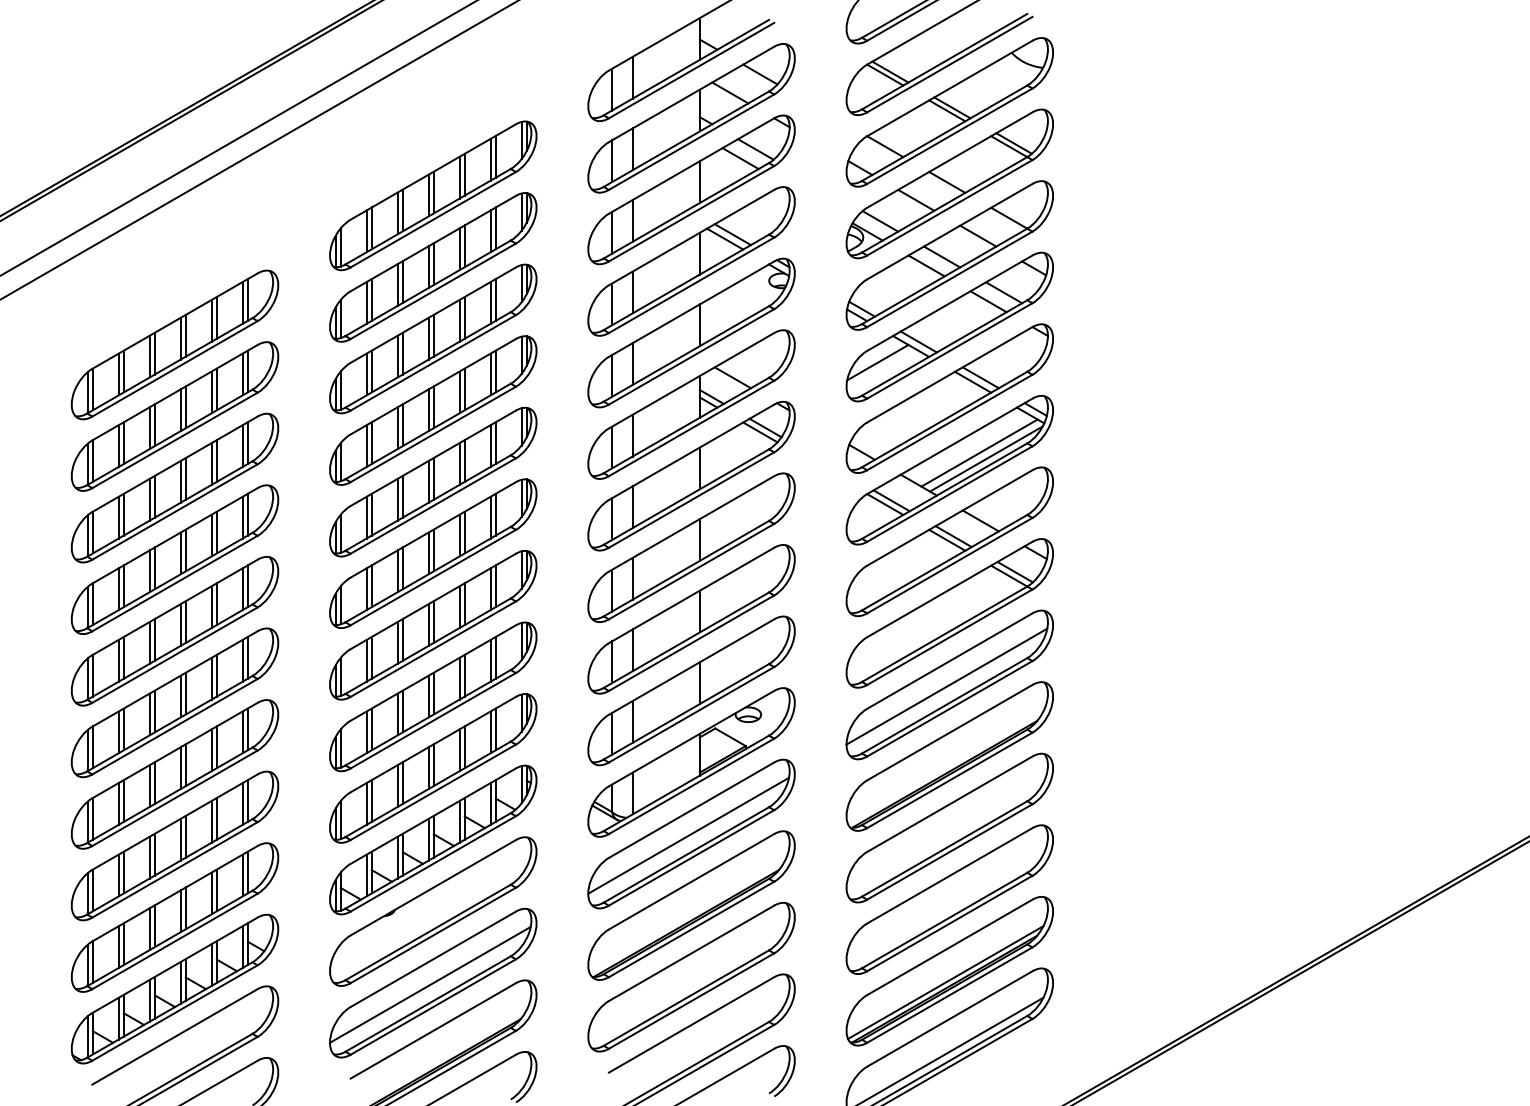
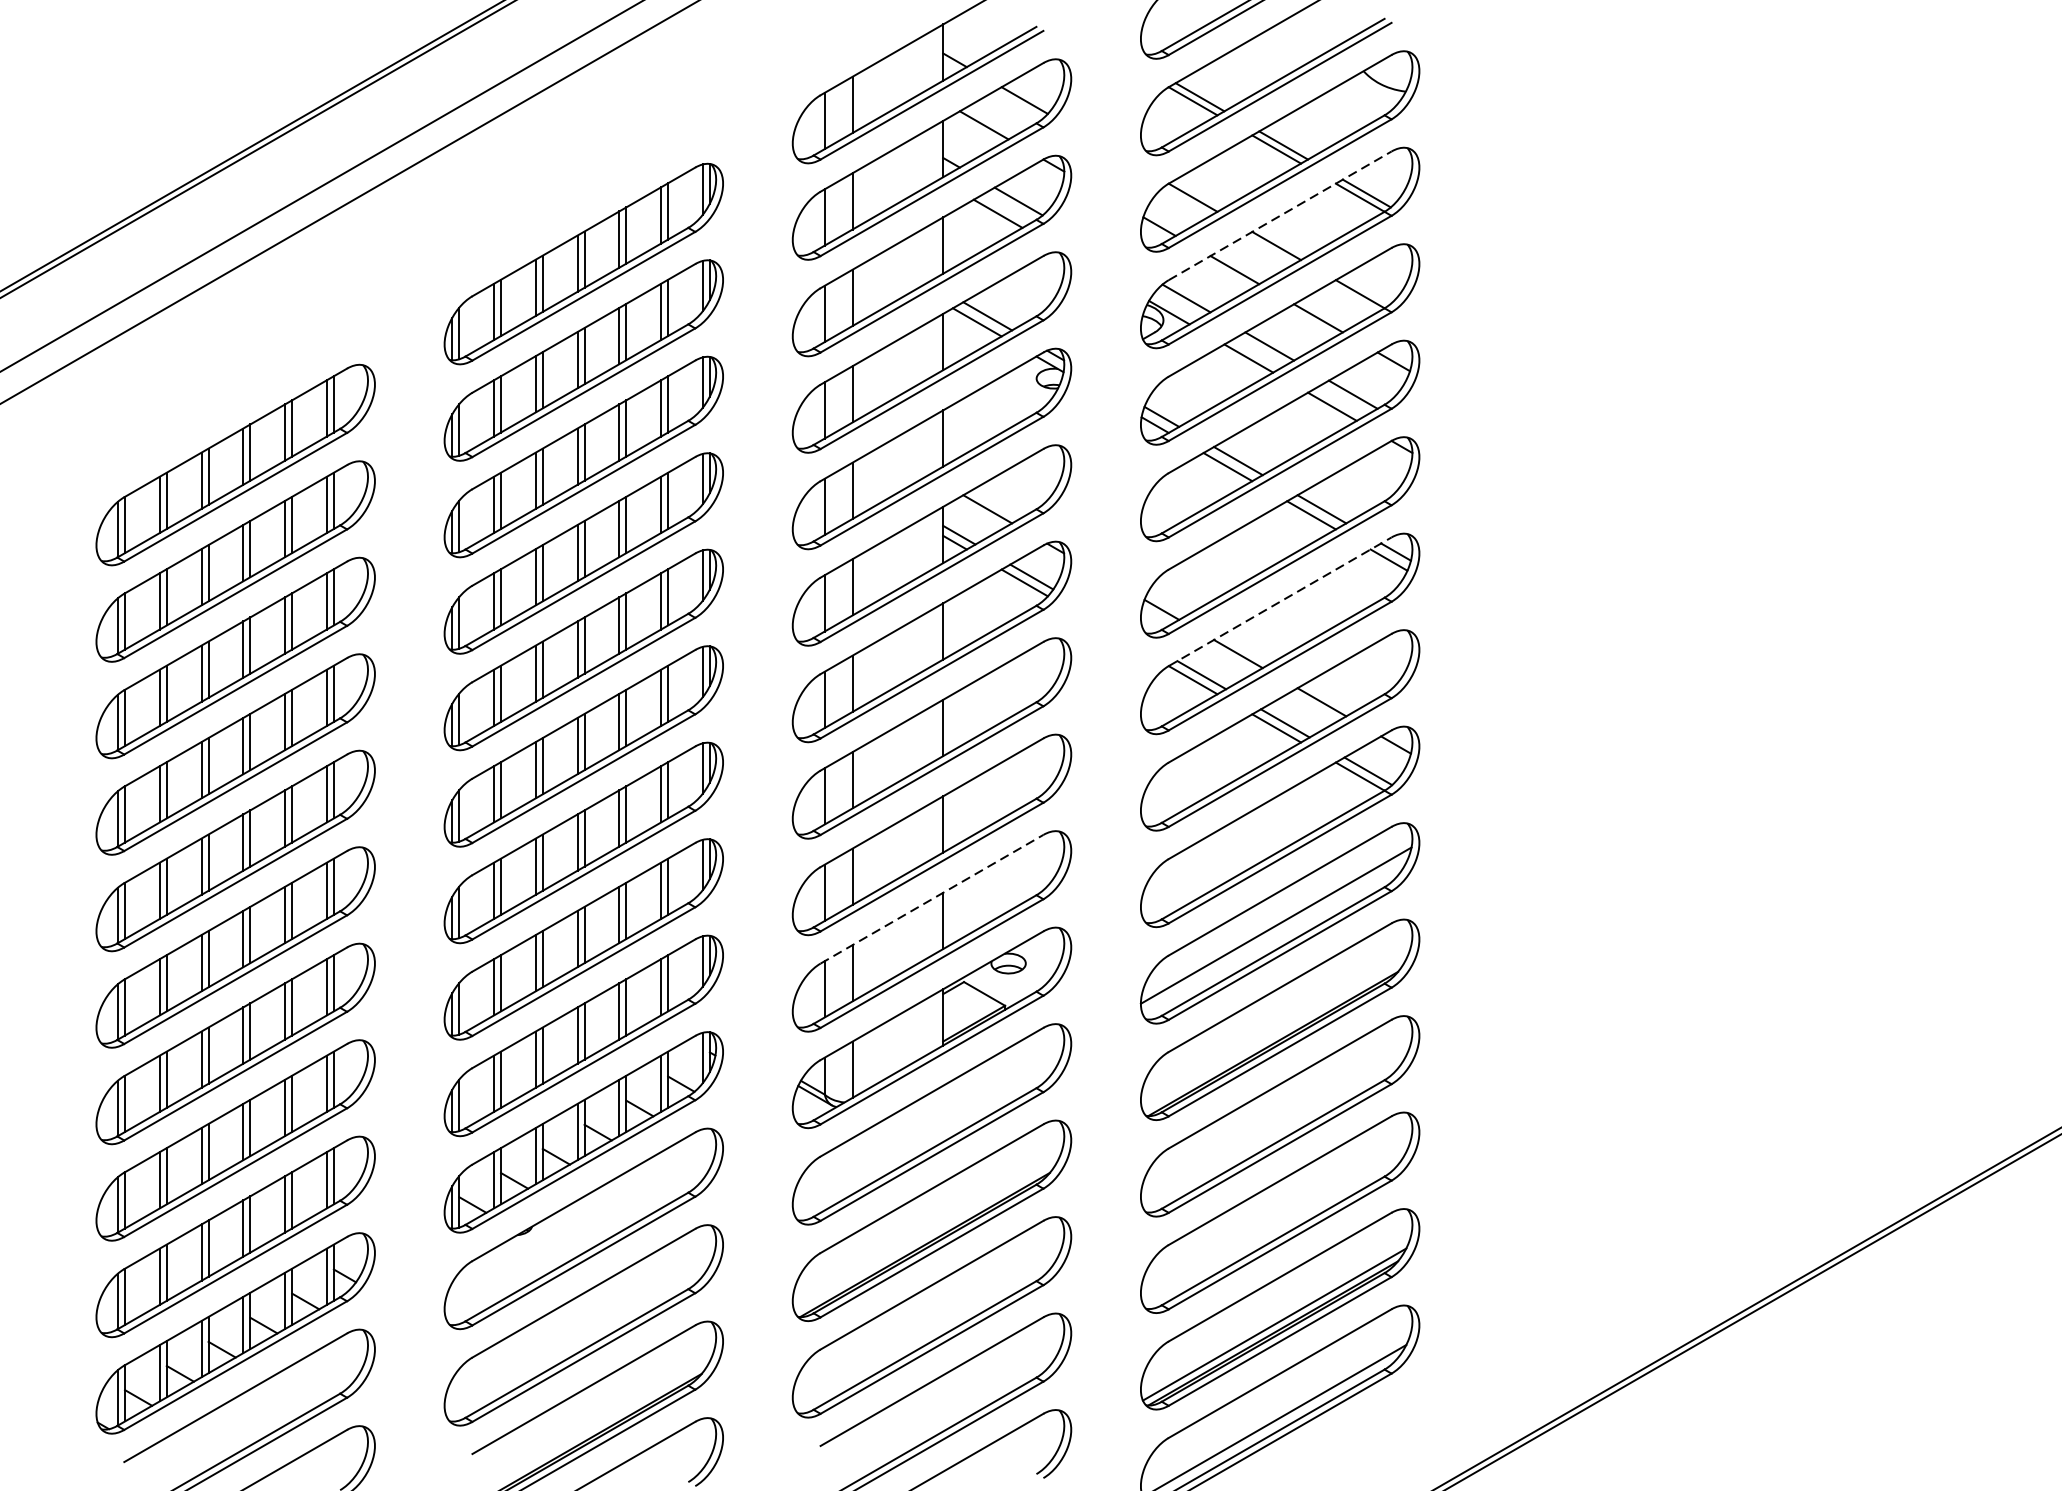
line: (950, 159) -> (1281, 215), solid -> dashed
line: (877, 362) -> (1182, 488), removed
line: (950, 446) -> (1281, 601), solid -> dashed
line: (979, 452) -> (1320, 610), removed
line: (985, 458) -> (1328, 618), removed
line: (692, 666) -> (933, 898), solid -> dashed
line: (688, 835) -> (927, 1126), removed
line: (429, 984) -> (578, 1327), removed

